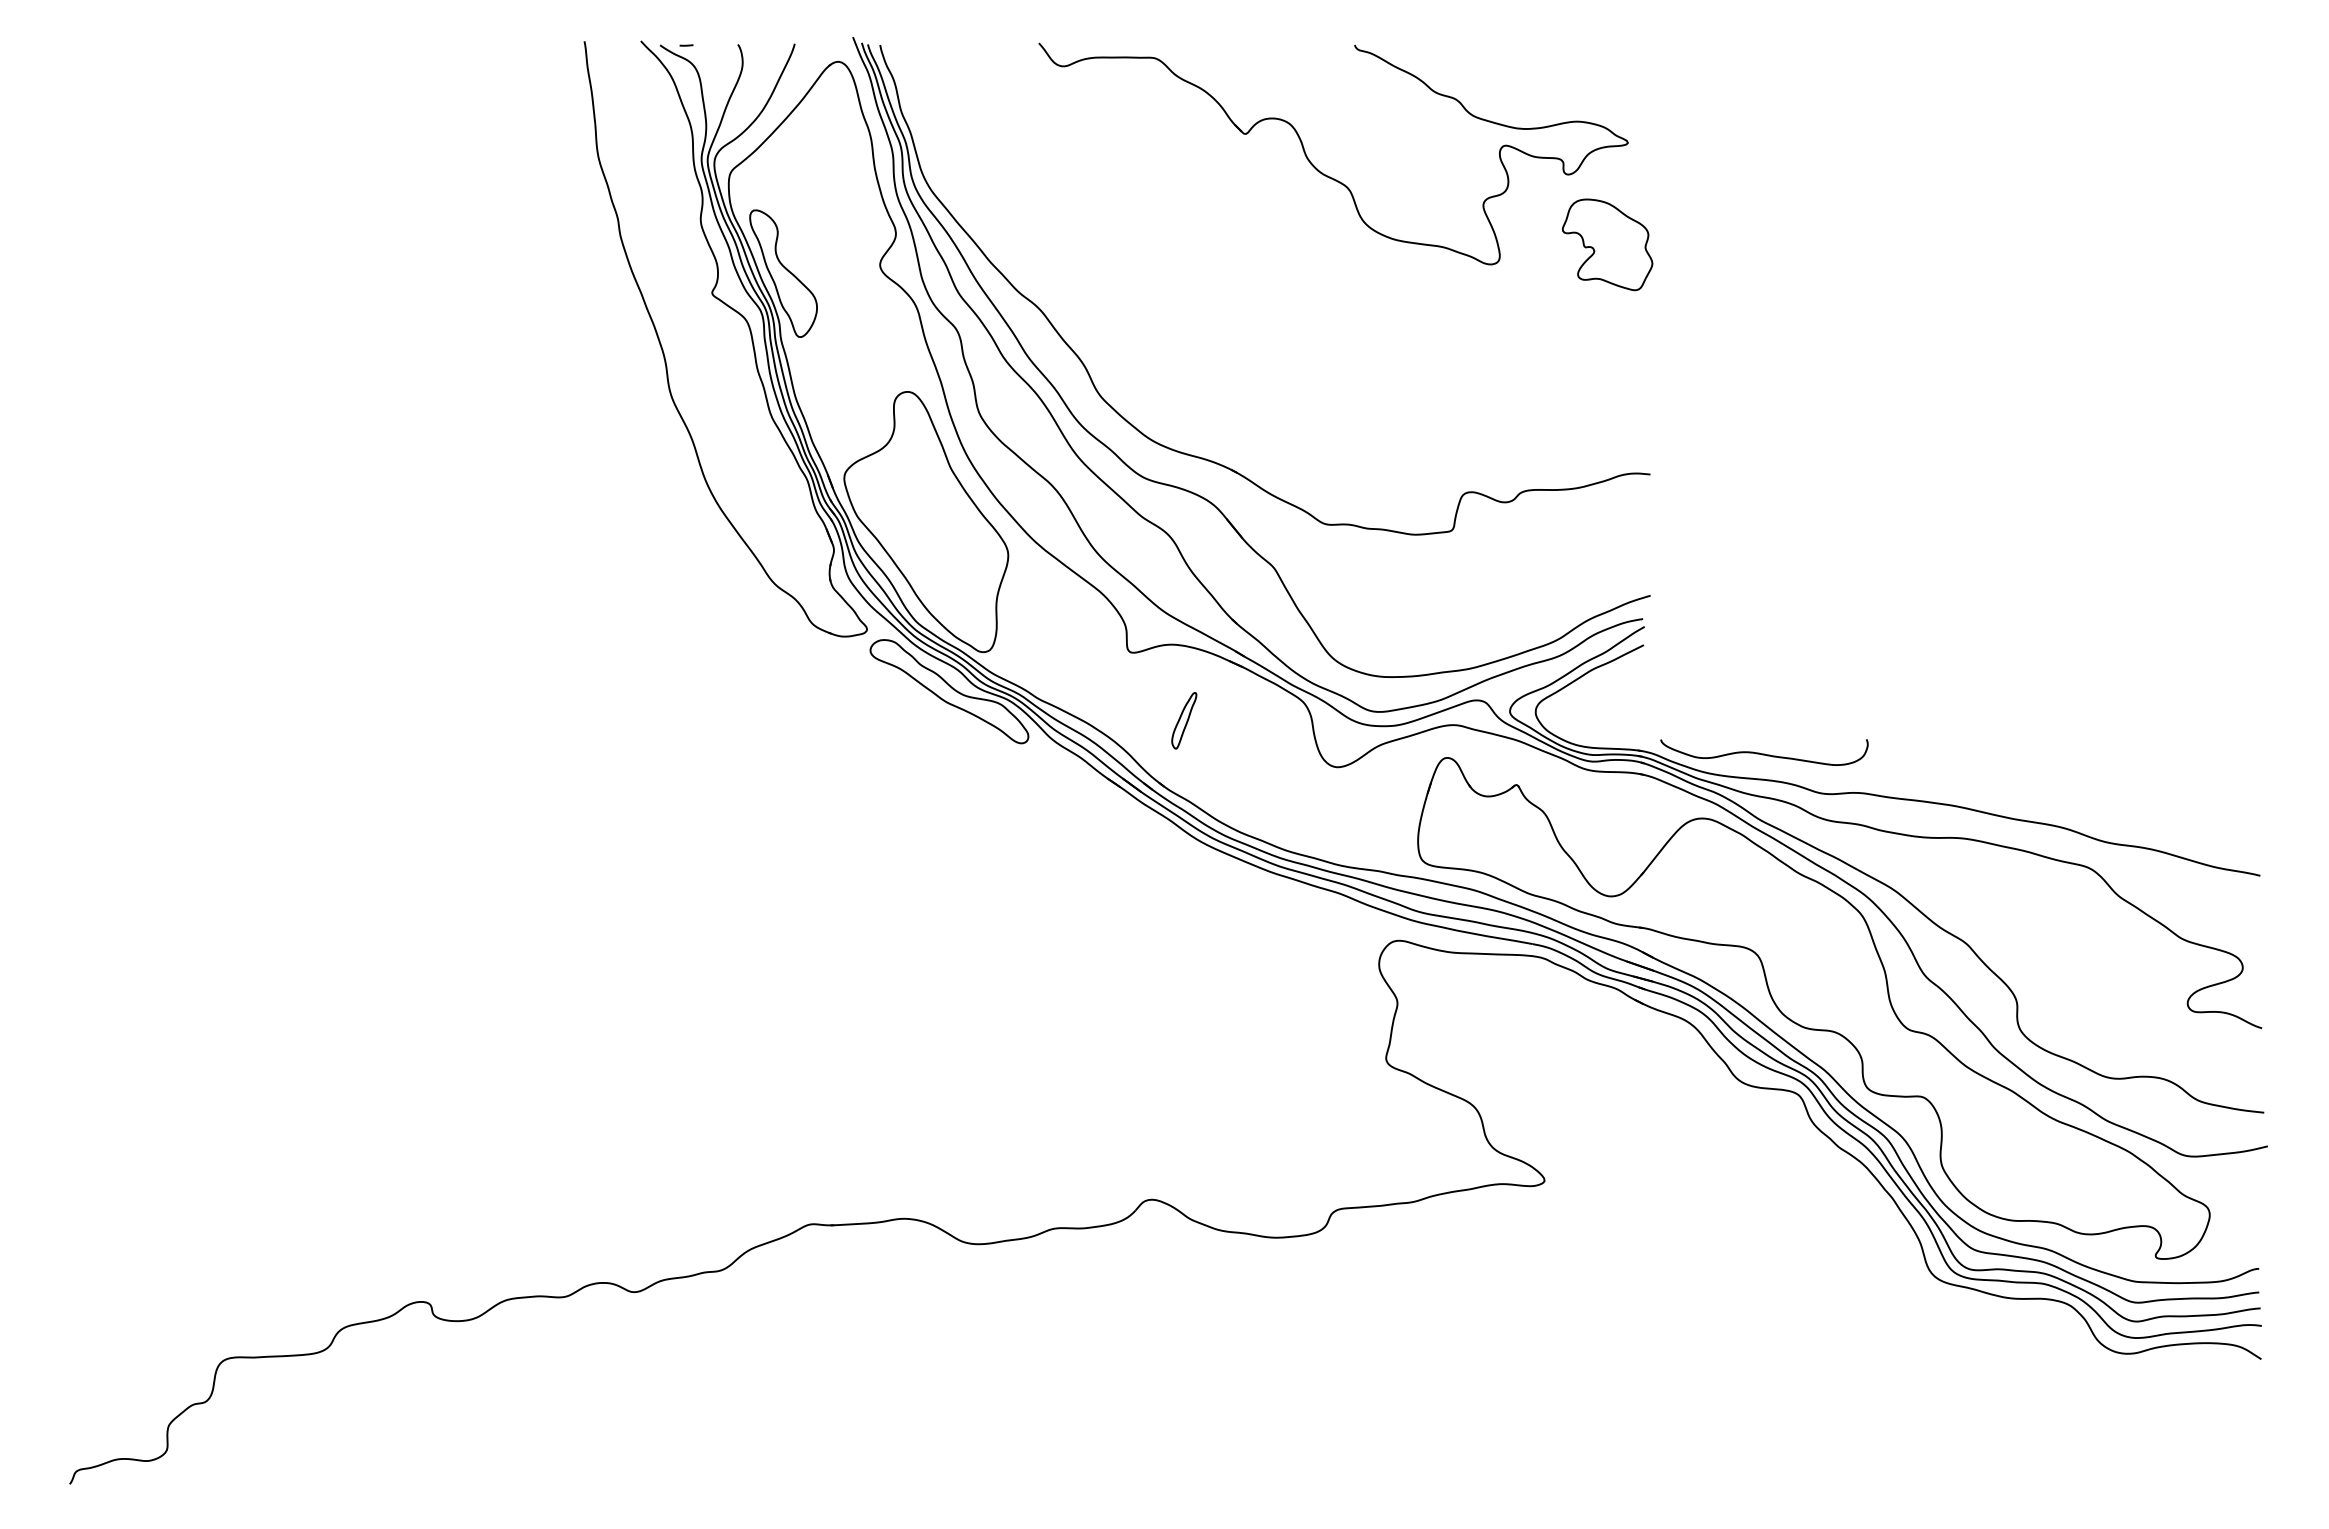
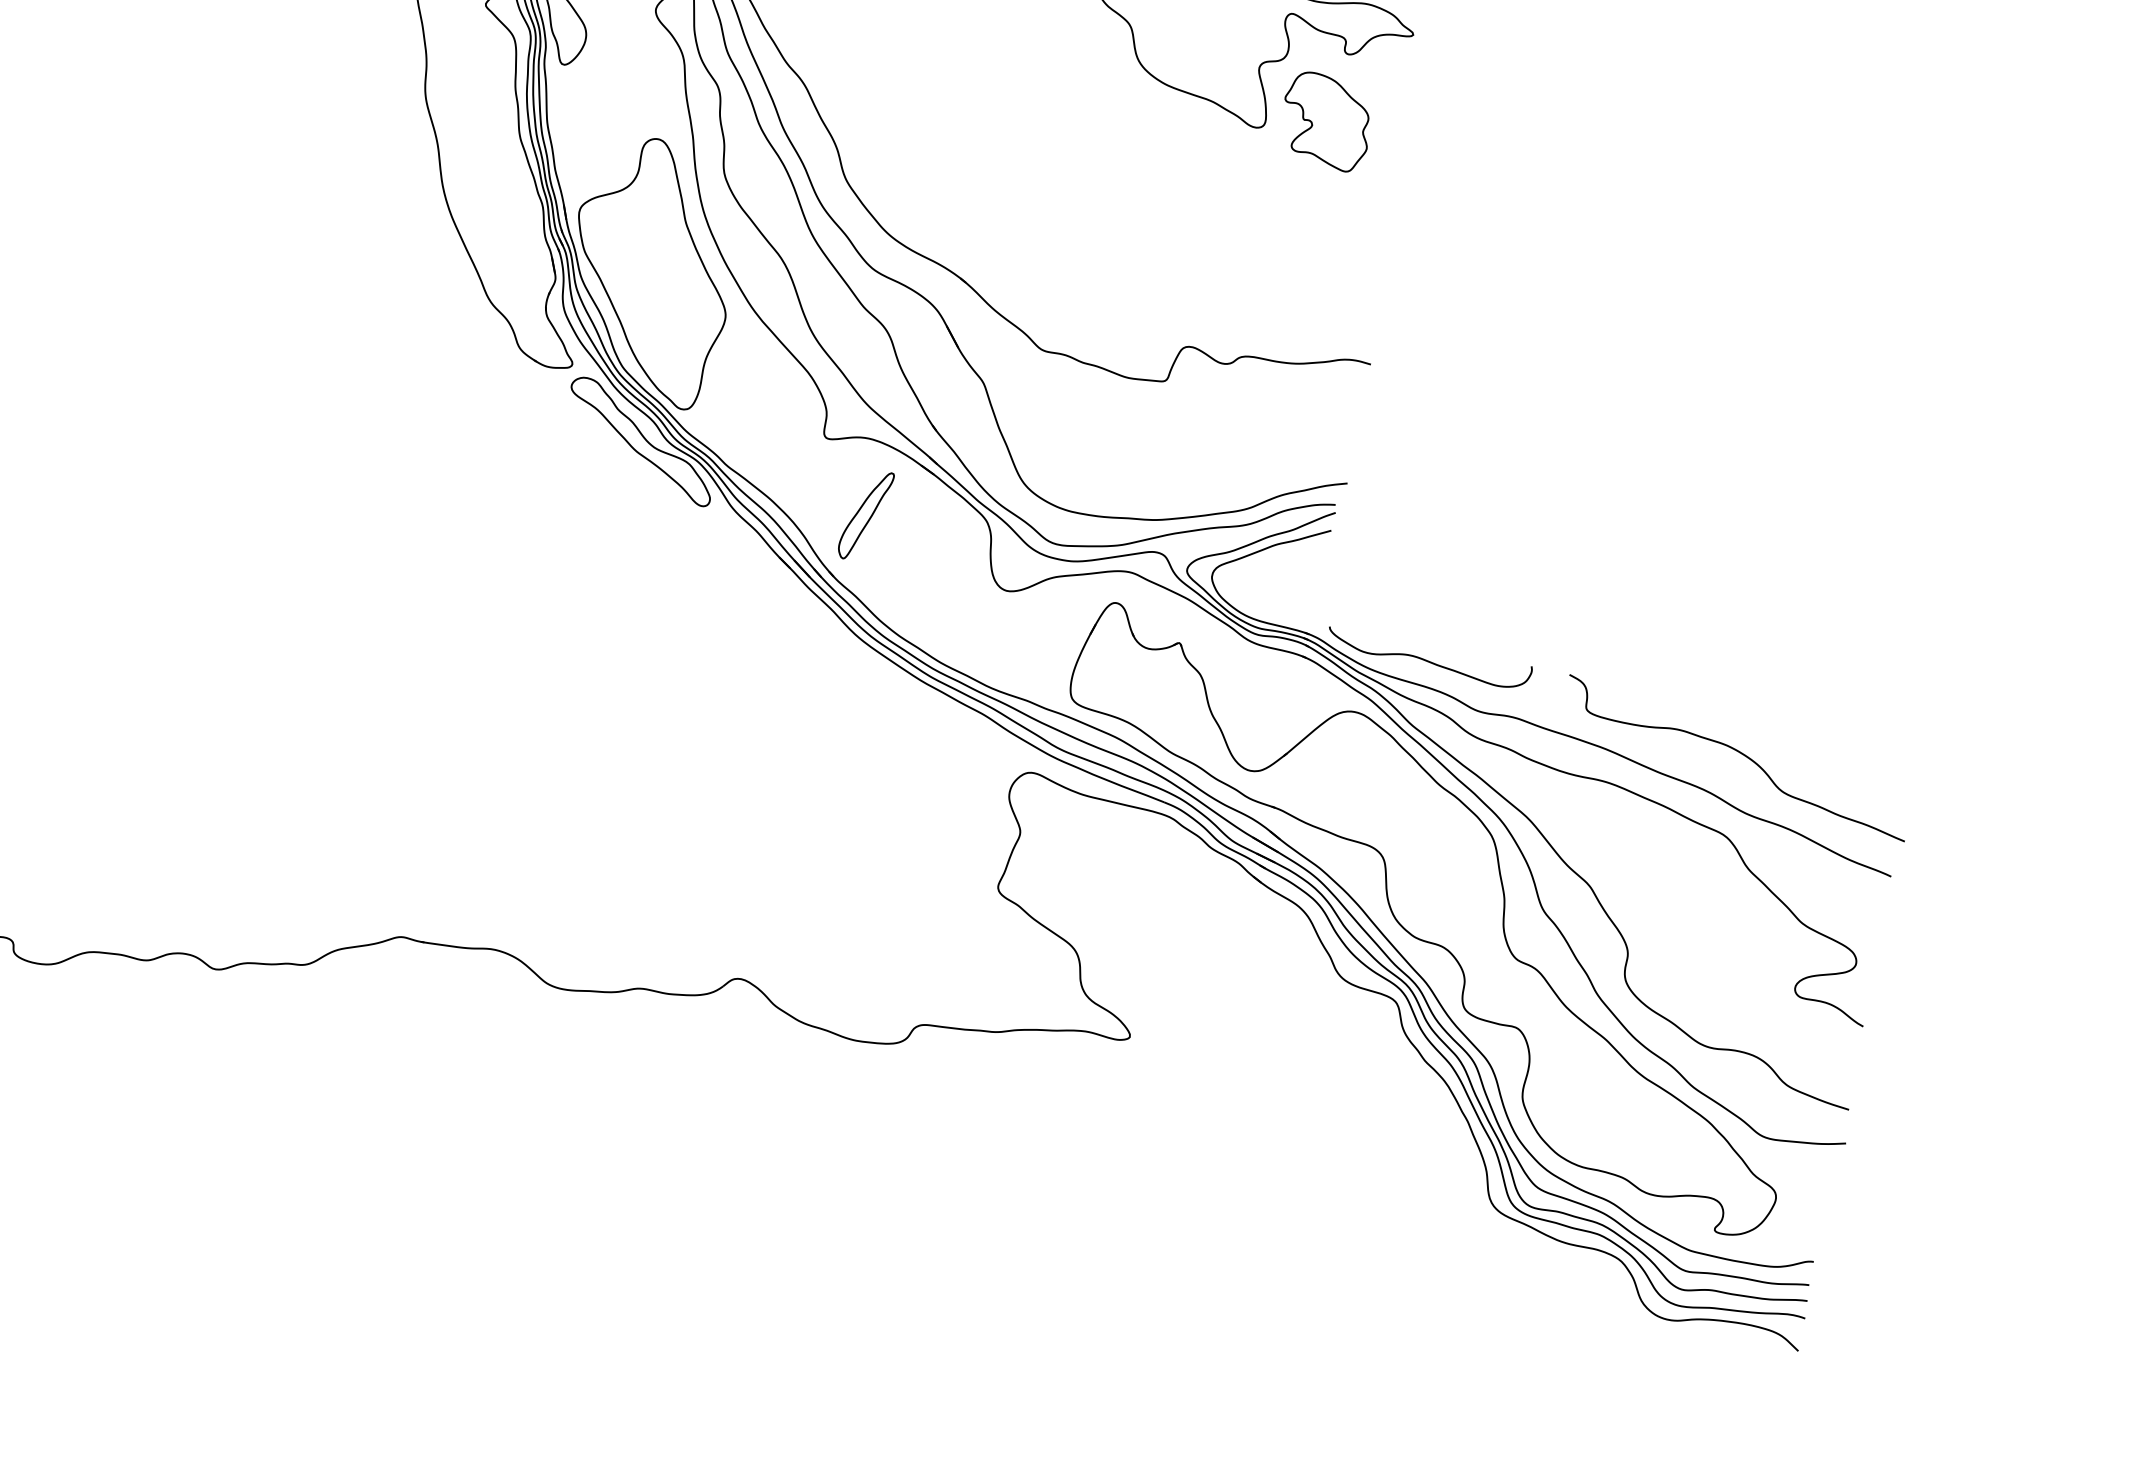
part: (1607, 244) -> (1326, 121), moved
part: (1184, 720) -> (866, 515), size x1.67
curve: (2087, 784) -> (1739, 753), added

